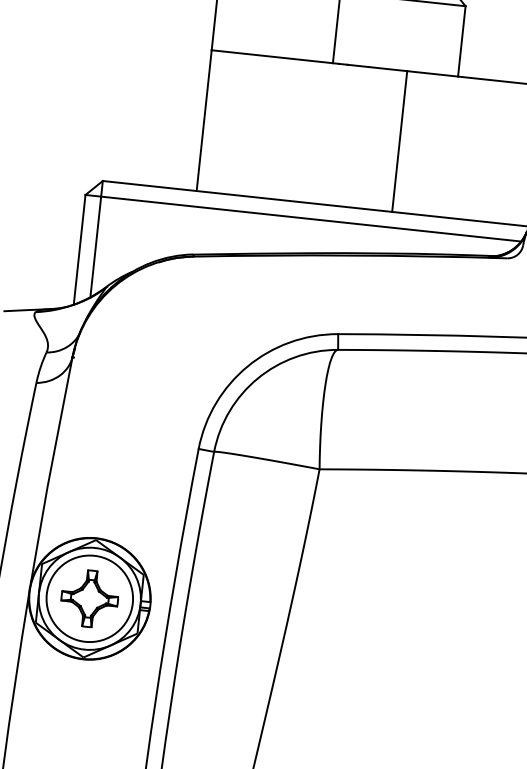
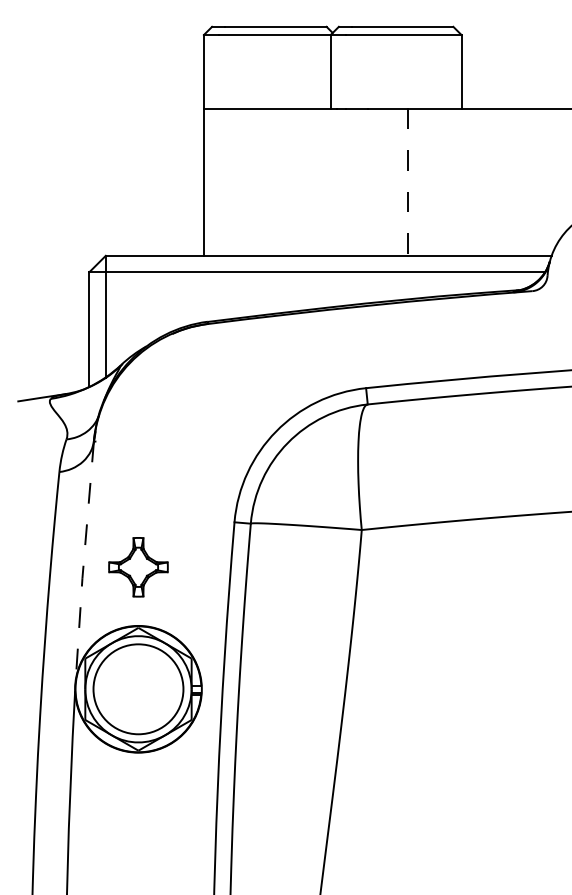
line: (399, 141) -> (408, 182), solid -> dashed
line: (50, 470) -> (83, 561), solid -> dashed
part: (89, 598) -> (138, 567), moved

